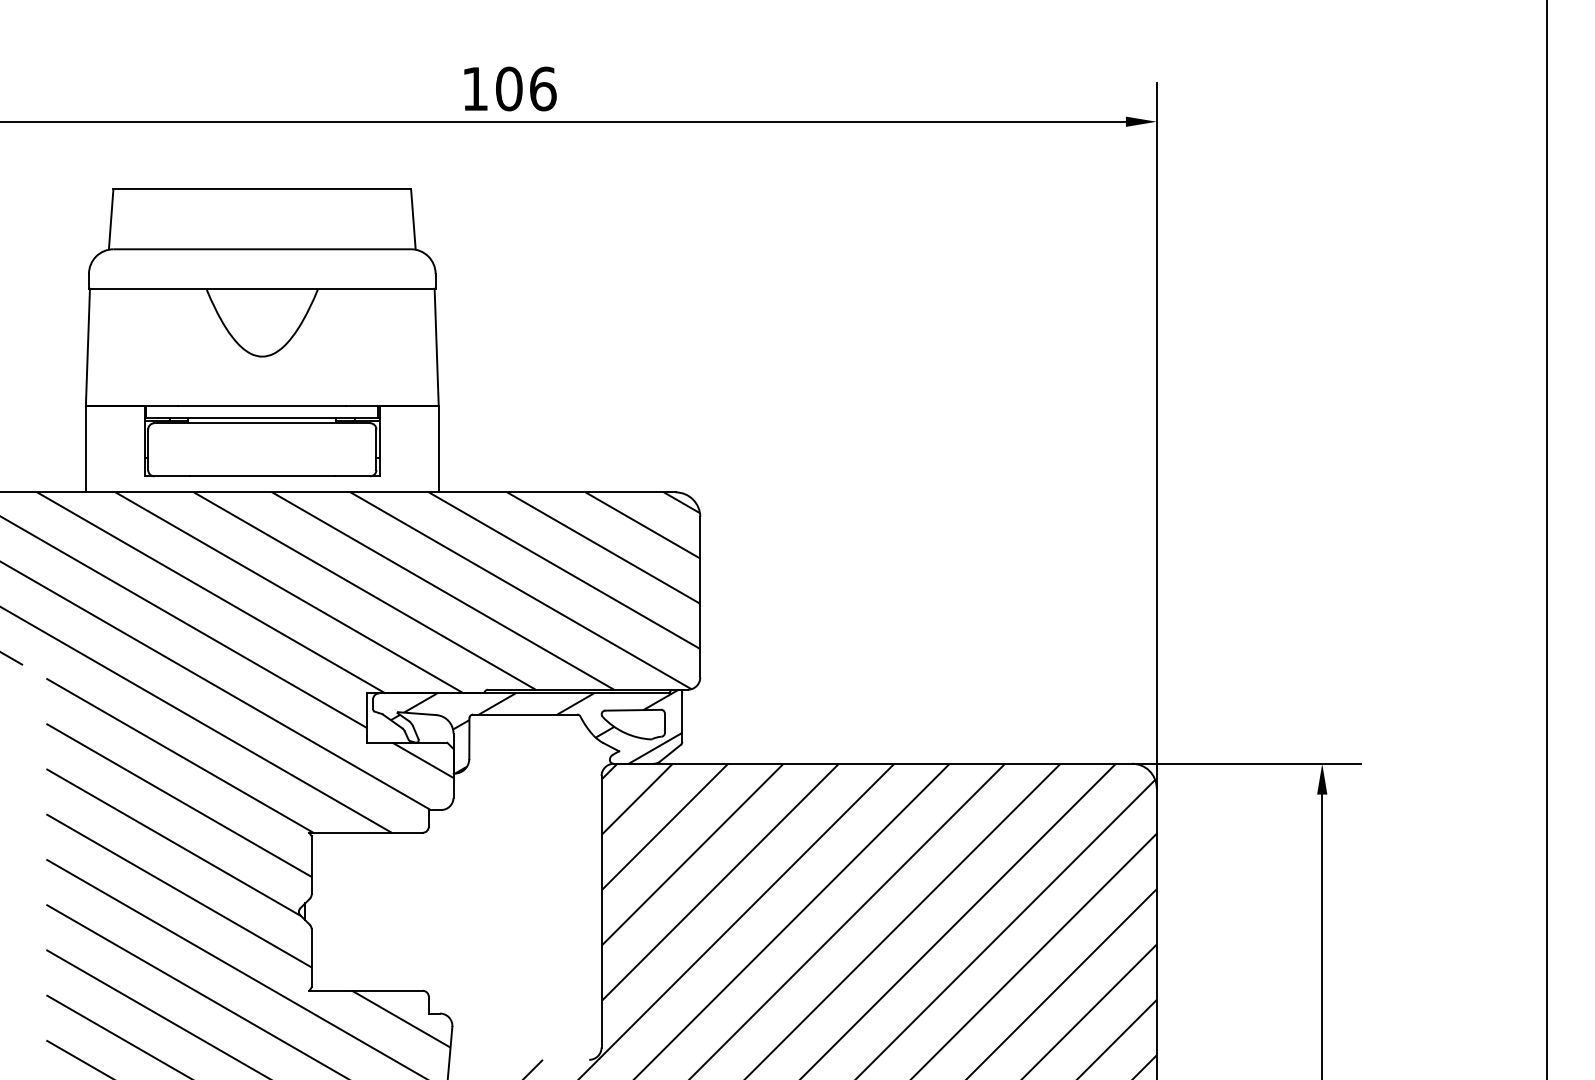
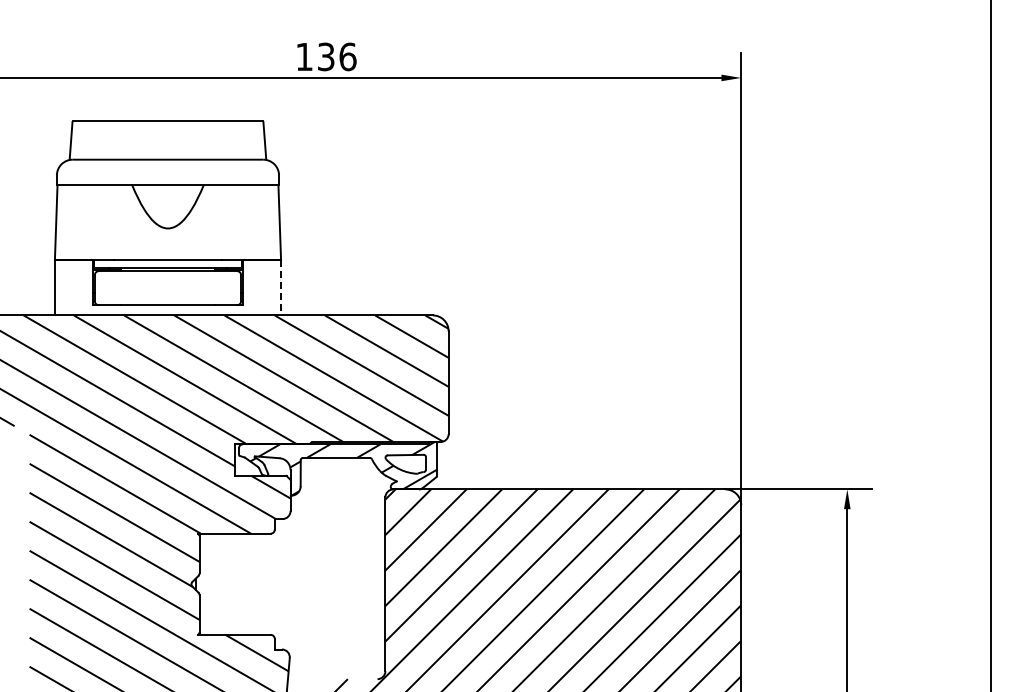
text: (508, 88) -> (325, 56), 106 -> 136
line: (439, 448) -> (281, 287), solid -> dashed

